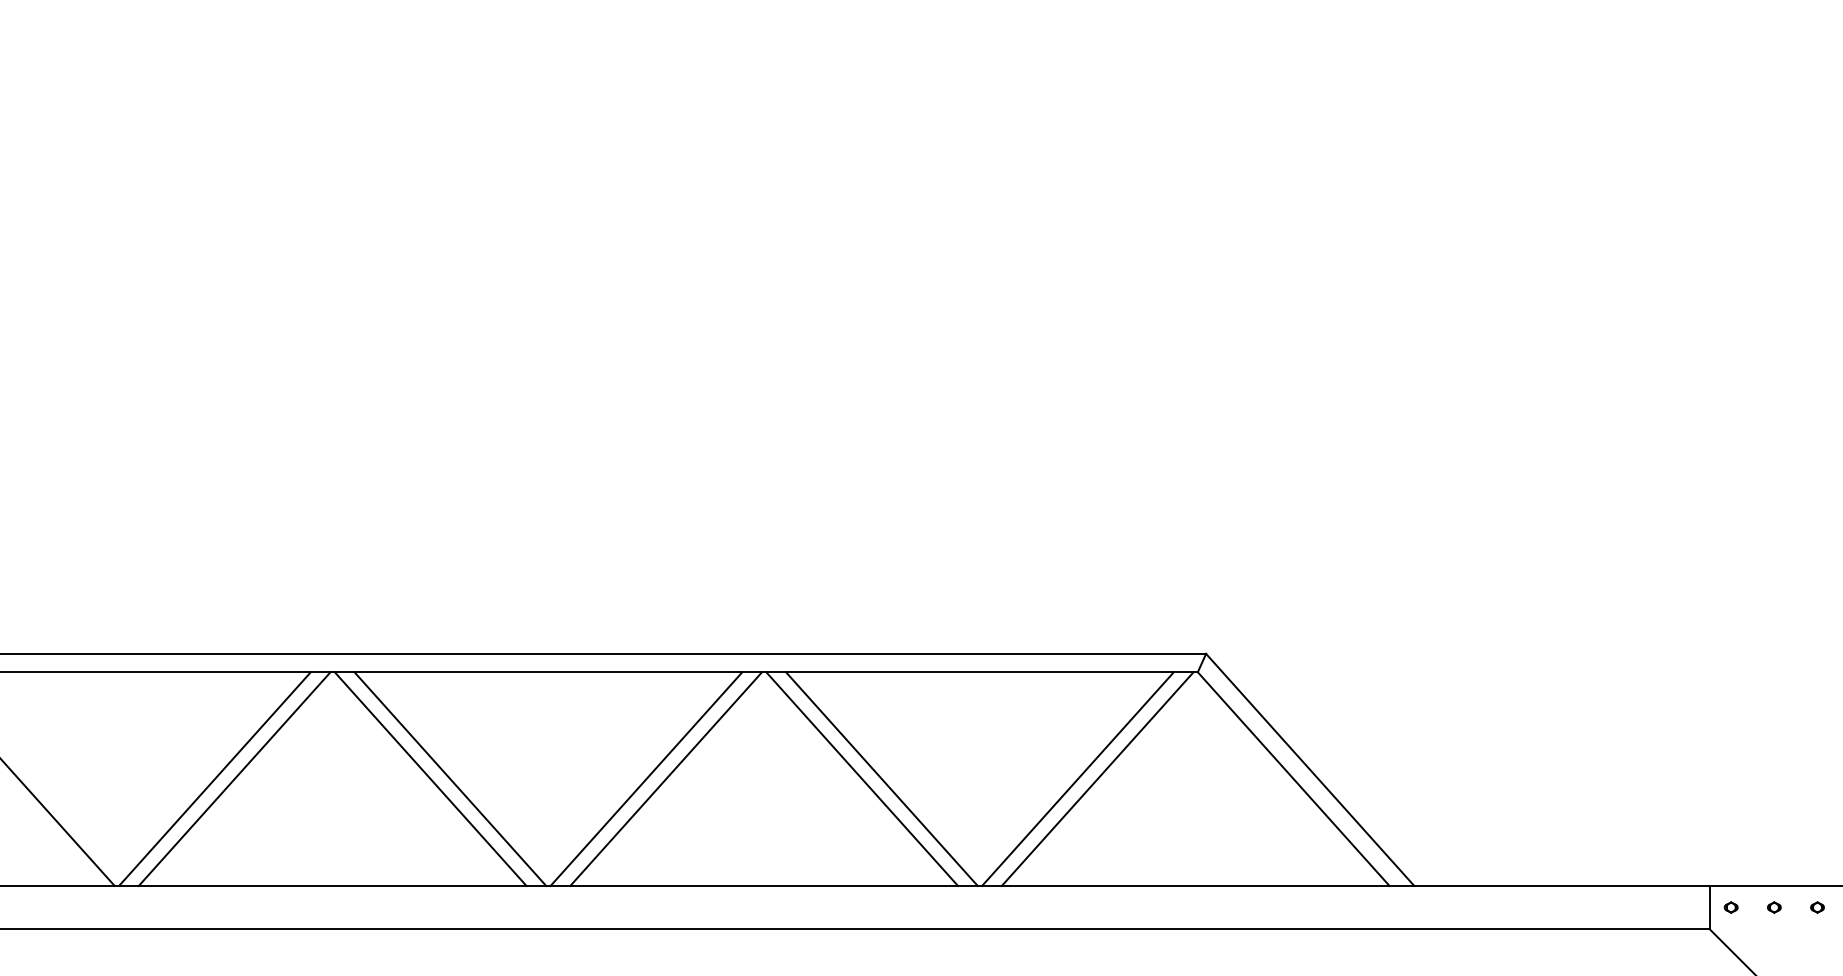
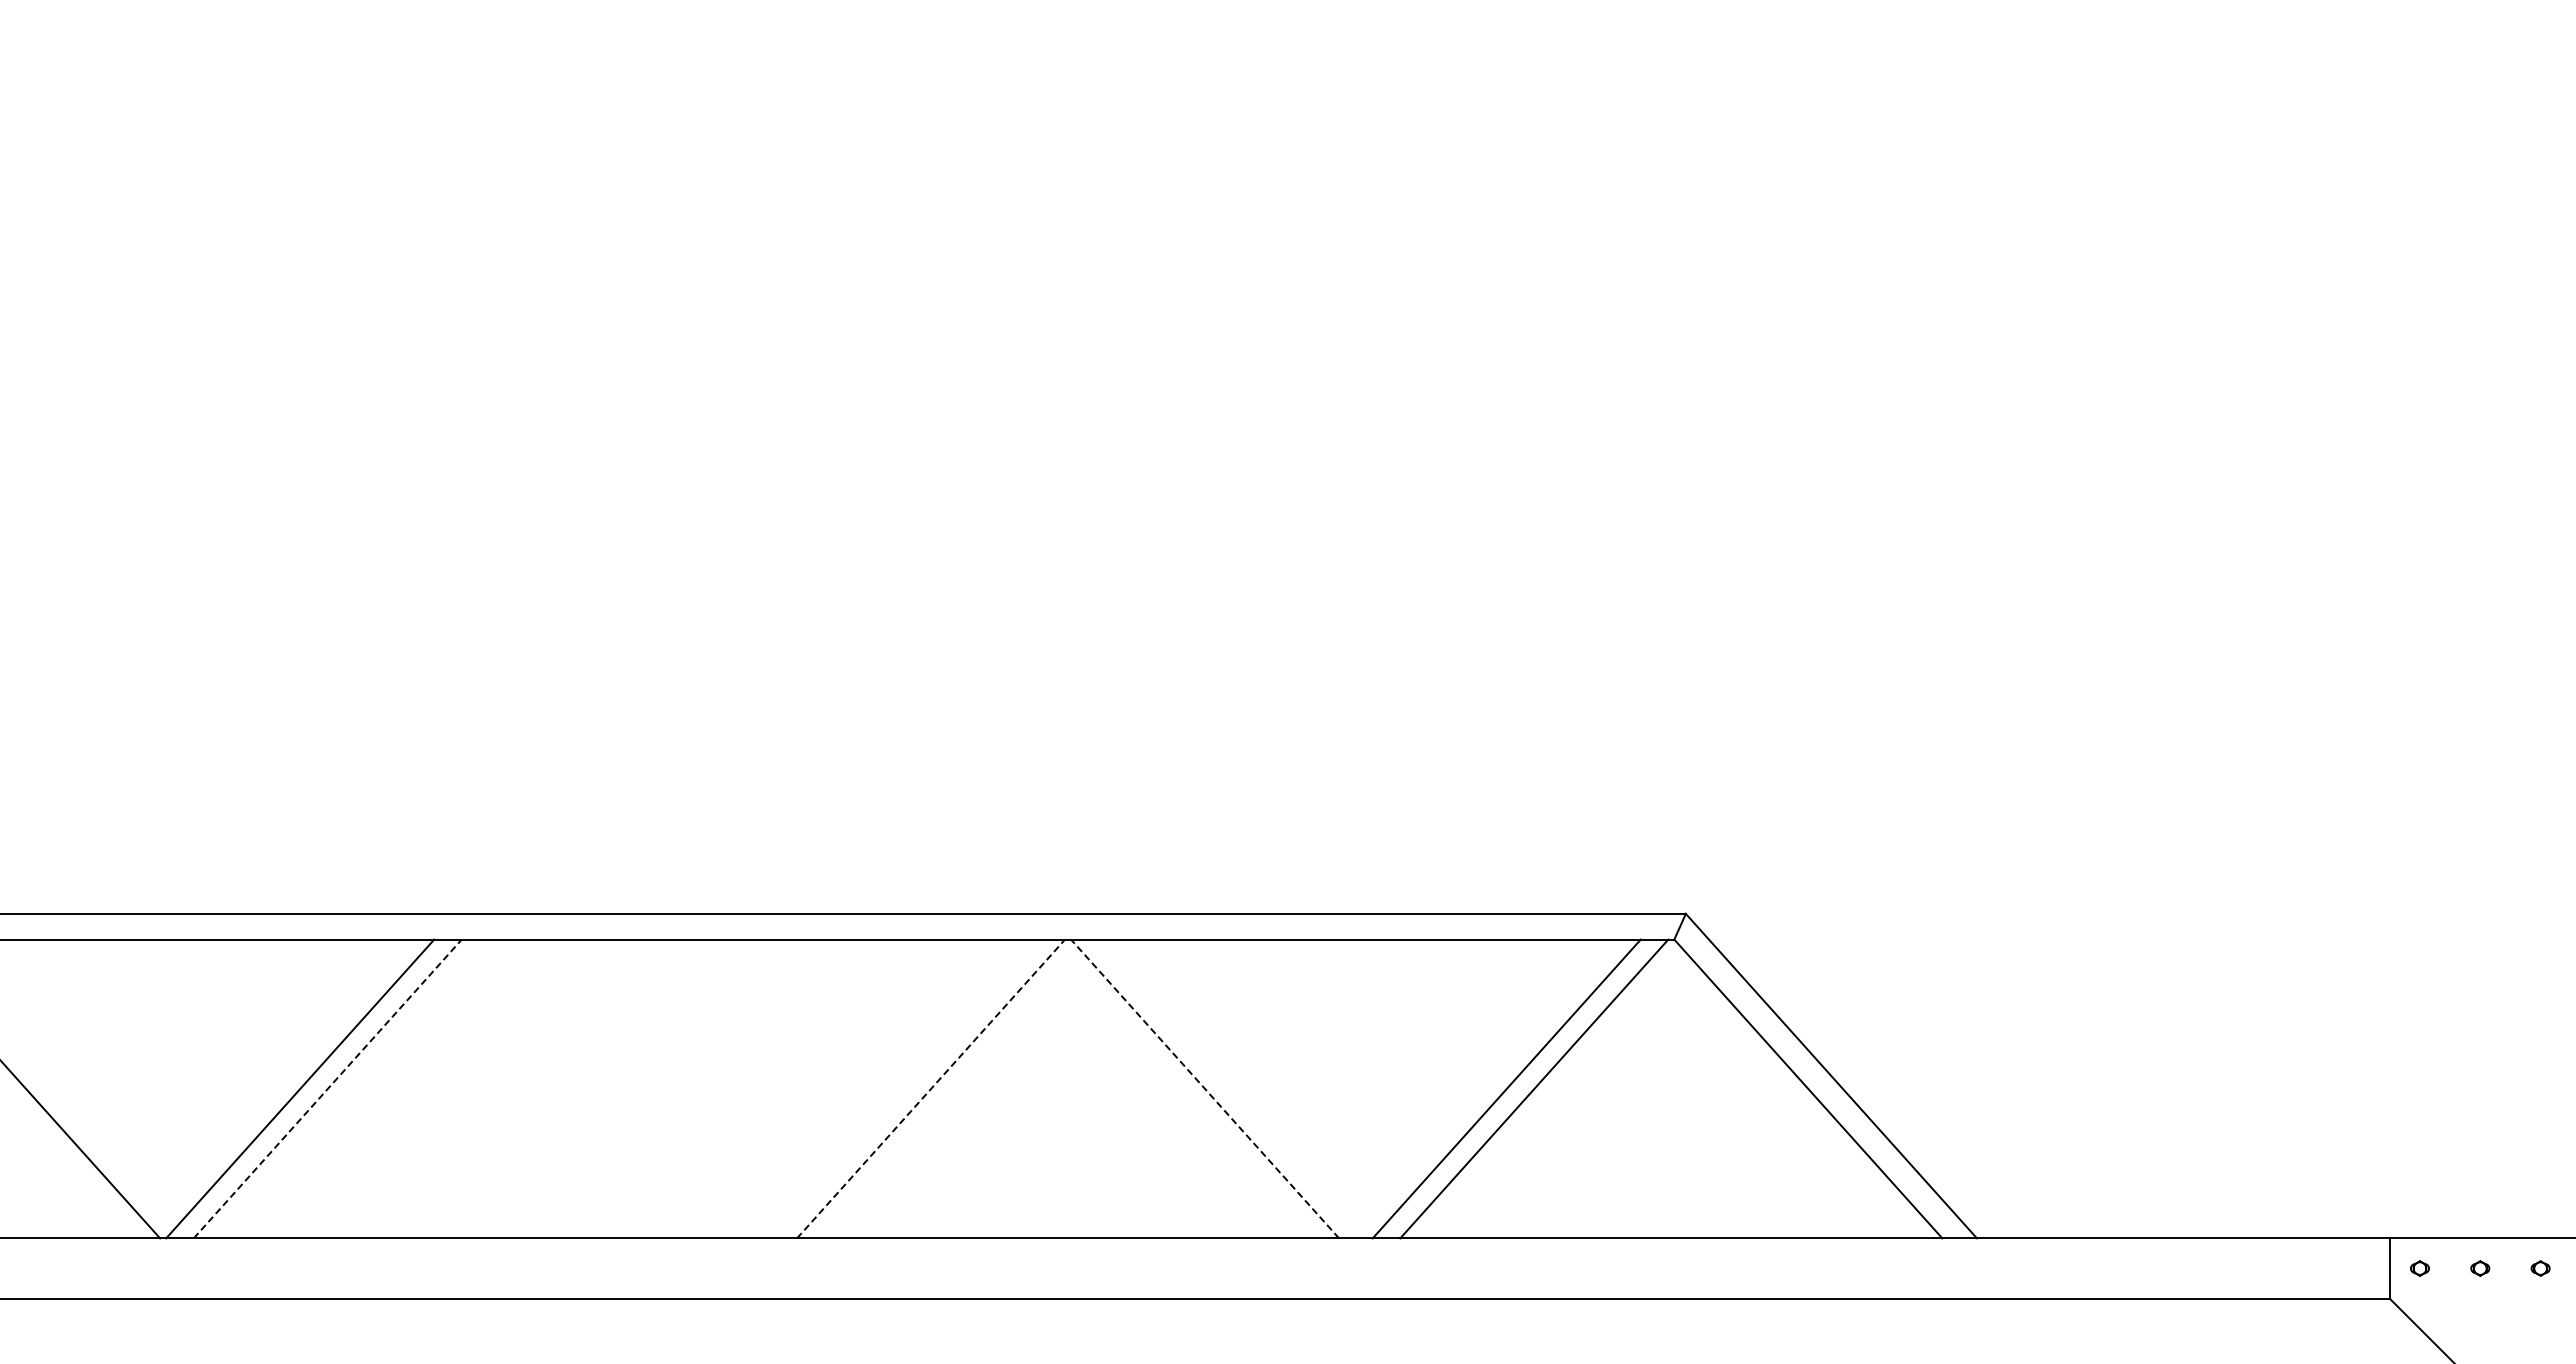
line: (430, 778) -> (601, 1088), removed
line: (450, 778) -> (629, 1088), removed
line: (646, 778) -> (903, 1088), removed
line: (881, 778) -> (1232, 1088), removed
line: (234, 779) -> (327, 1089), solid -> dashed
line: (666, 779) -> (931, 1089), solid -> dashed
line: (862, 779) -> (1205, 1089), solid -> dashed

